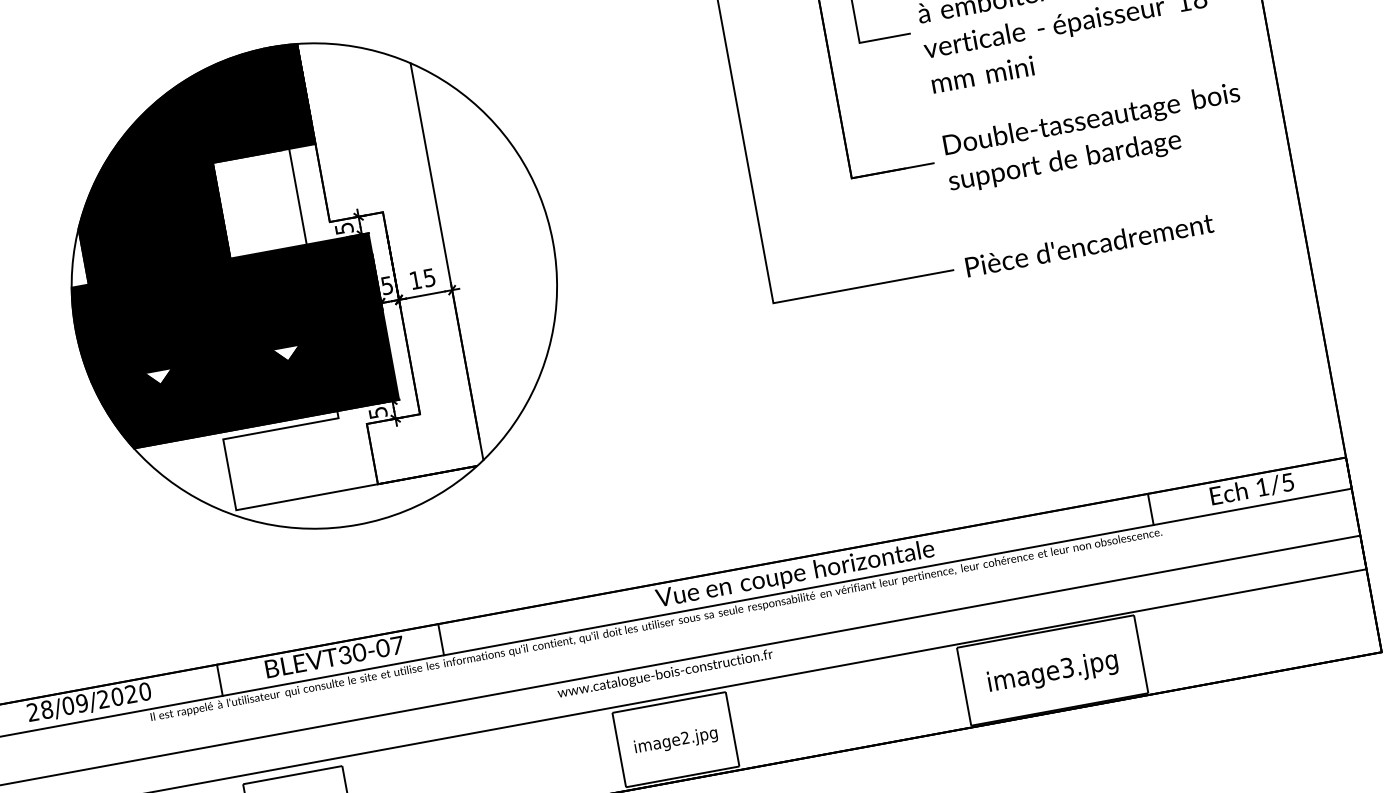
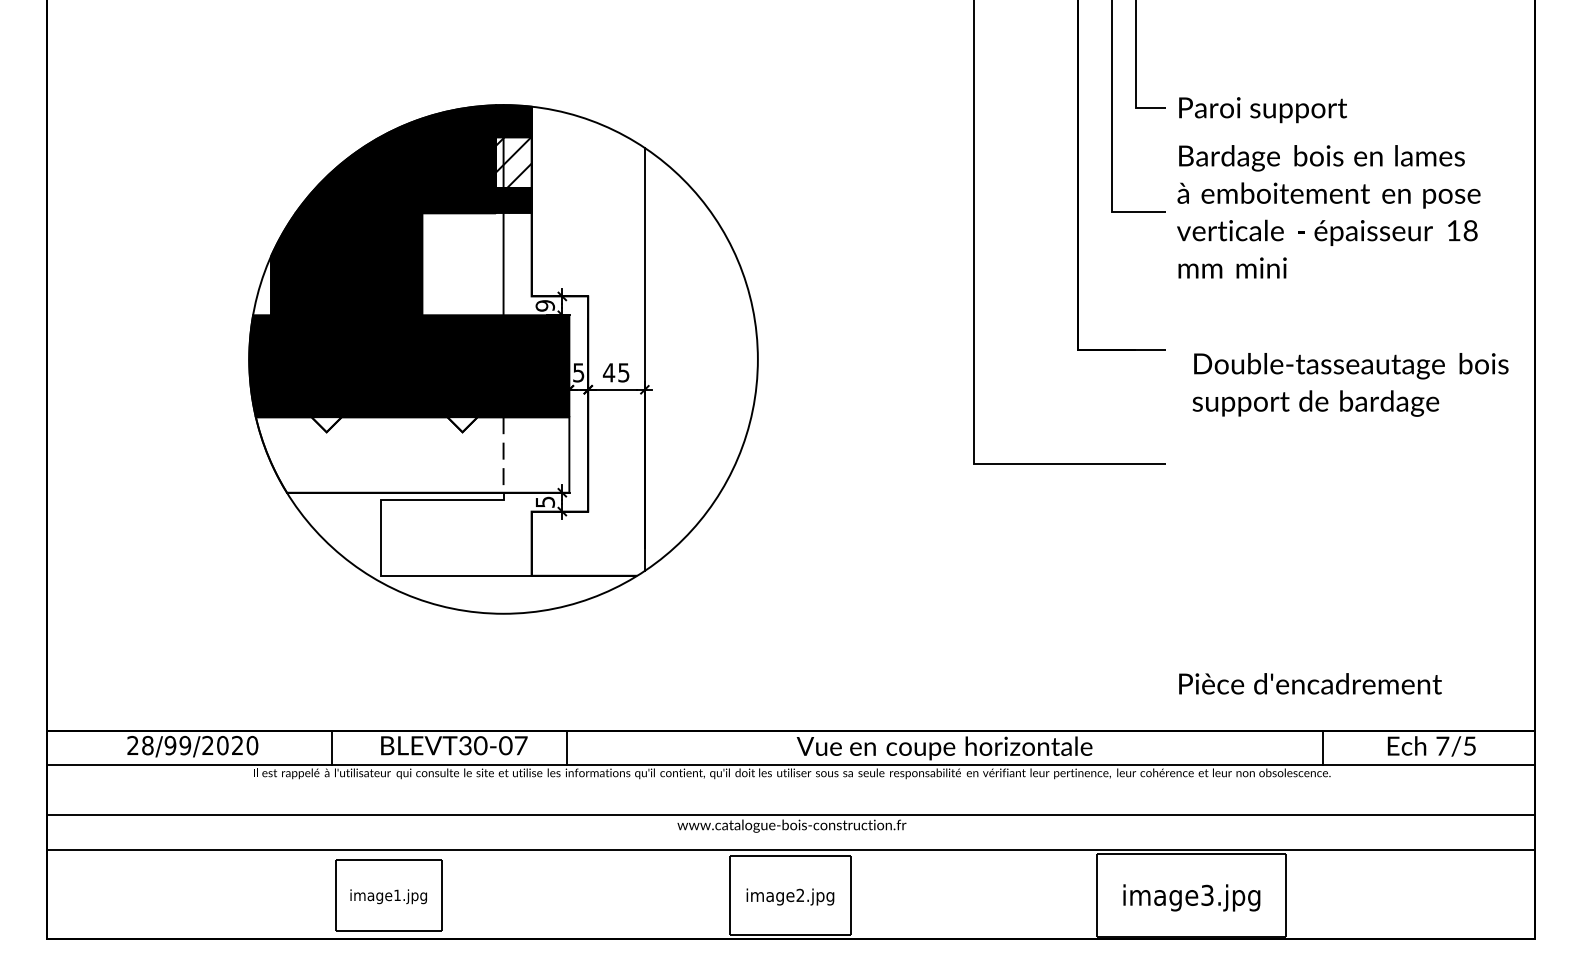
fill: (289, 99) -> (513, 162), removed
text: (1094, 138) -> (1350, 384), moved
text: (343, 228) -> (544, 305), 5 -> 9
text: (1089, 244) -> (1310, 683), moved
text: (415, 280) -> (608, 372), 15 -> 45
fill: (245, 390) -> (412, 454), removed
text: (1262, 486) -> (1442, 745), 1/5 -> 7/5
text: (68, 705) -> (170, 745), 28/09/2020 -> 28/99/2020

